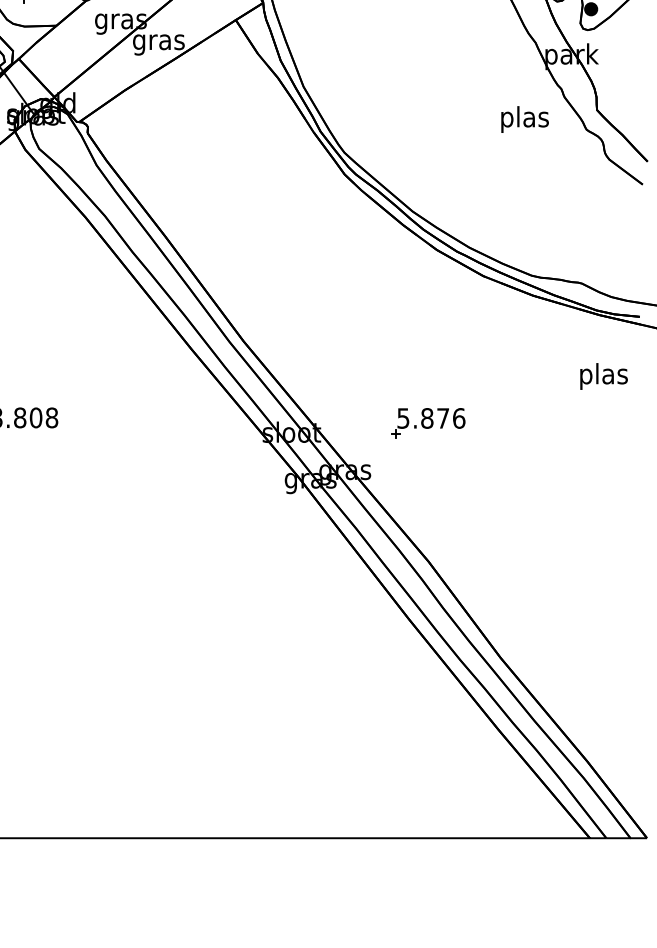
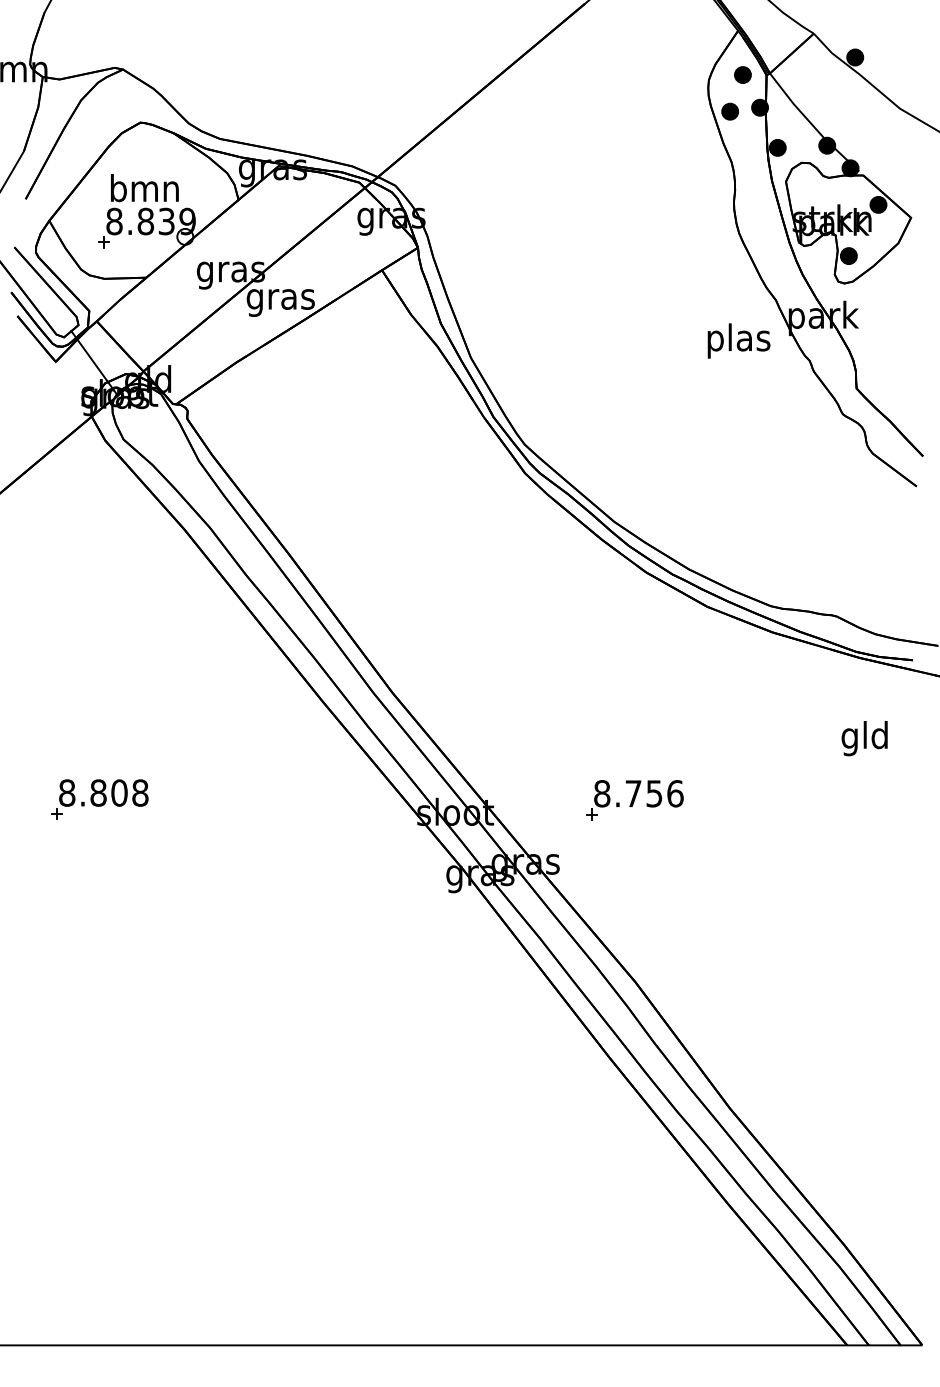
text: (524, 119) -> (738, 340), moved
text: (603, 376) -> (865, 738), plas -> gld
text: (423, 418) -> (628, 793), 5.876 -> 8.756

